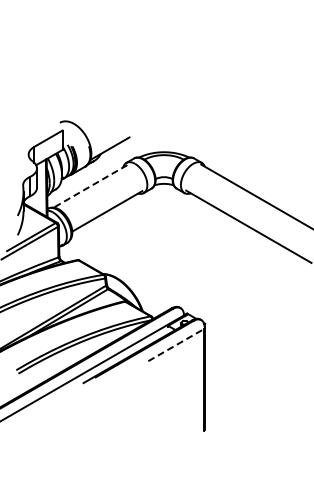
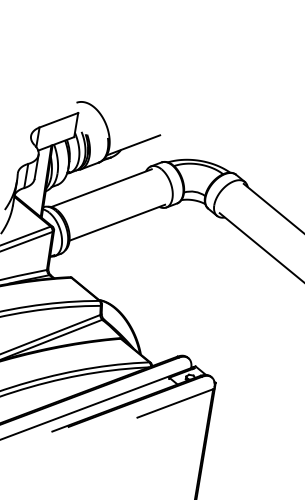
line: (90, 186) -> (101, 188), dashed -> solid
line: (176, 344) -> (175, 402), dashed -> solid

